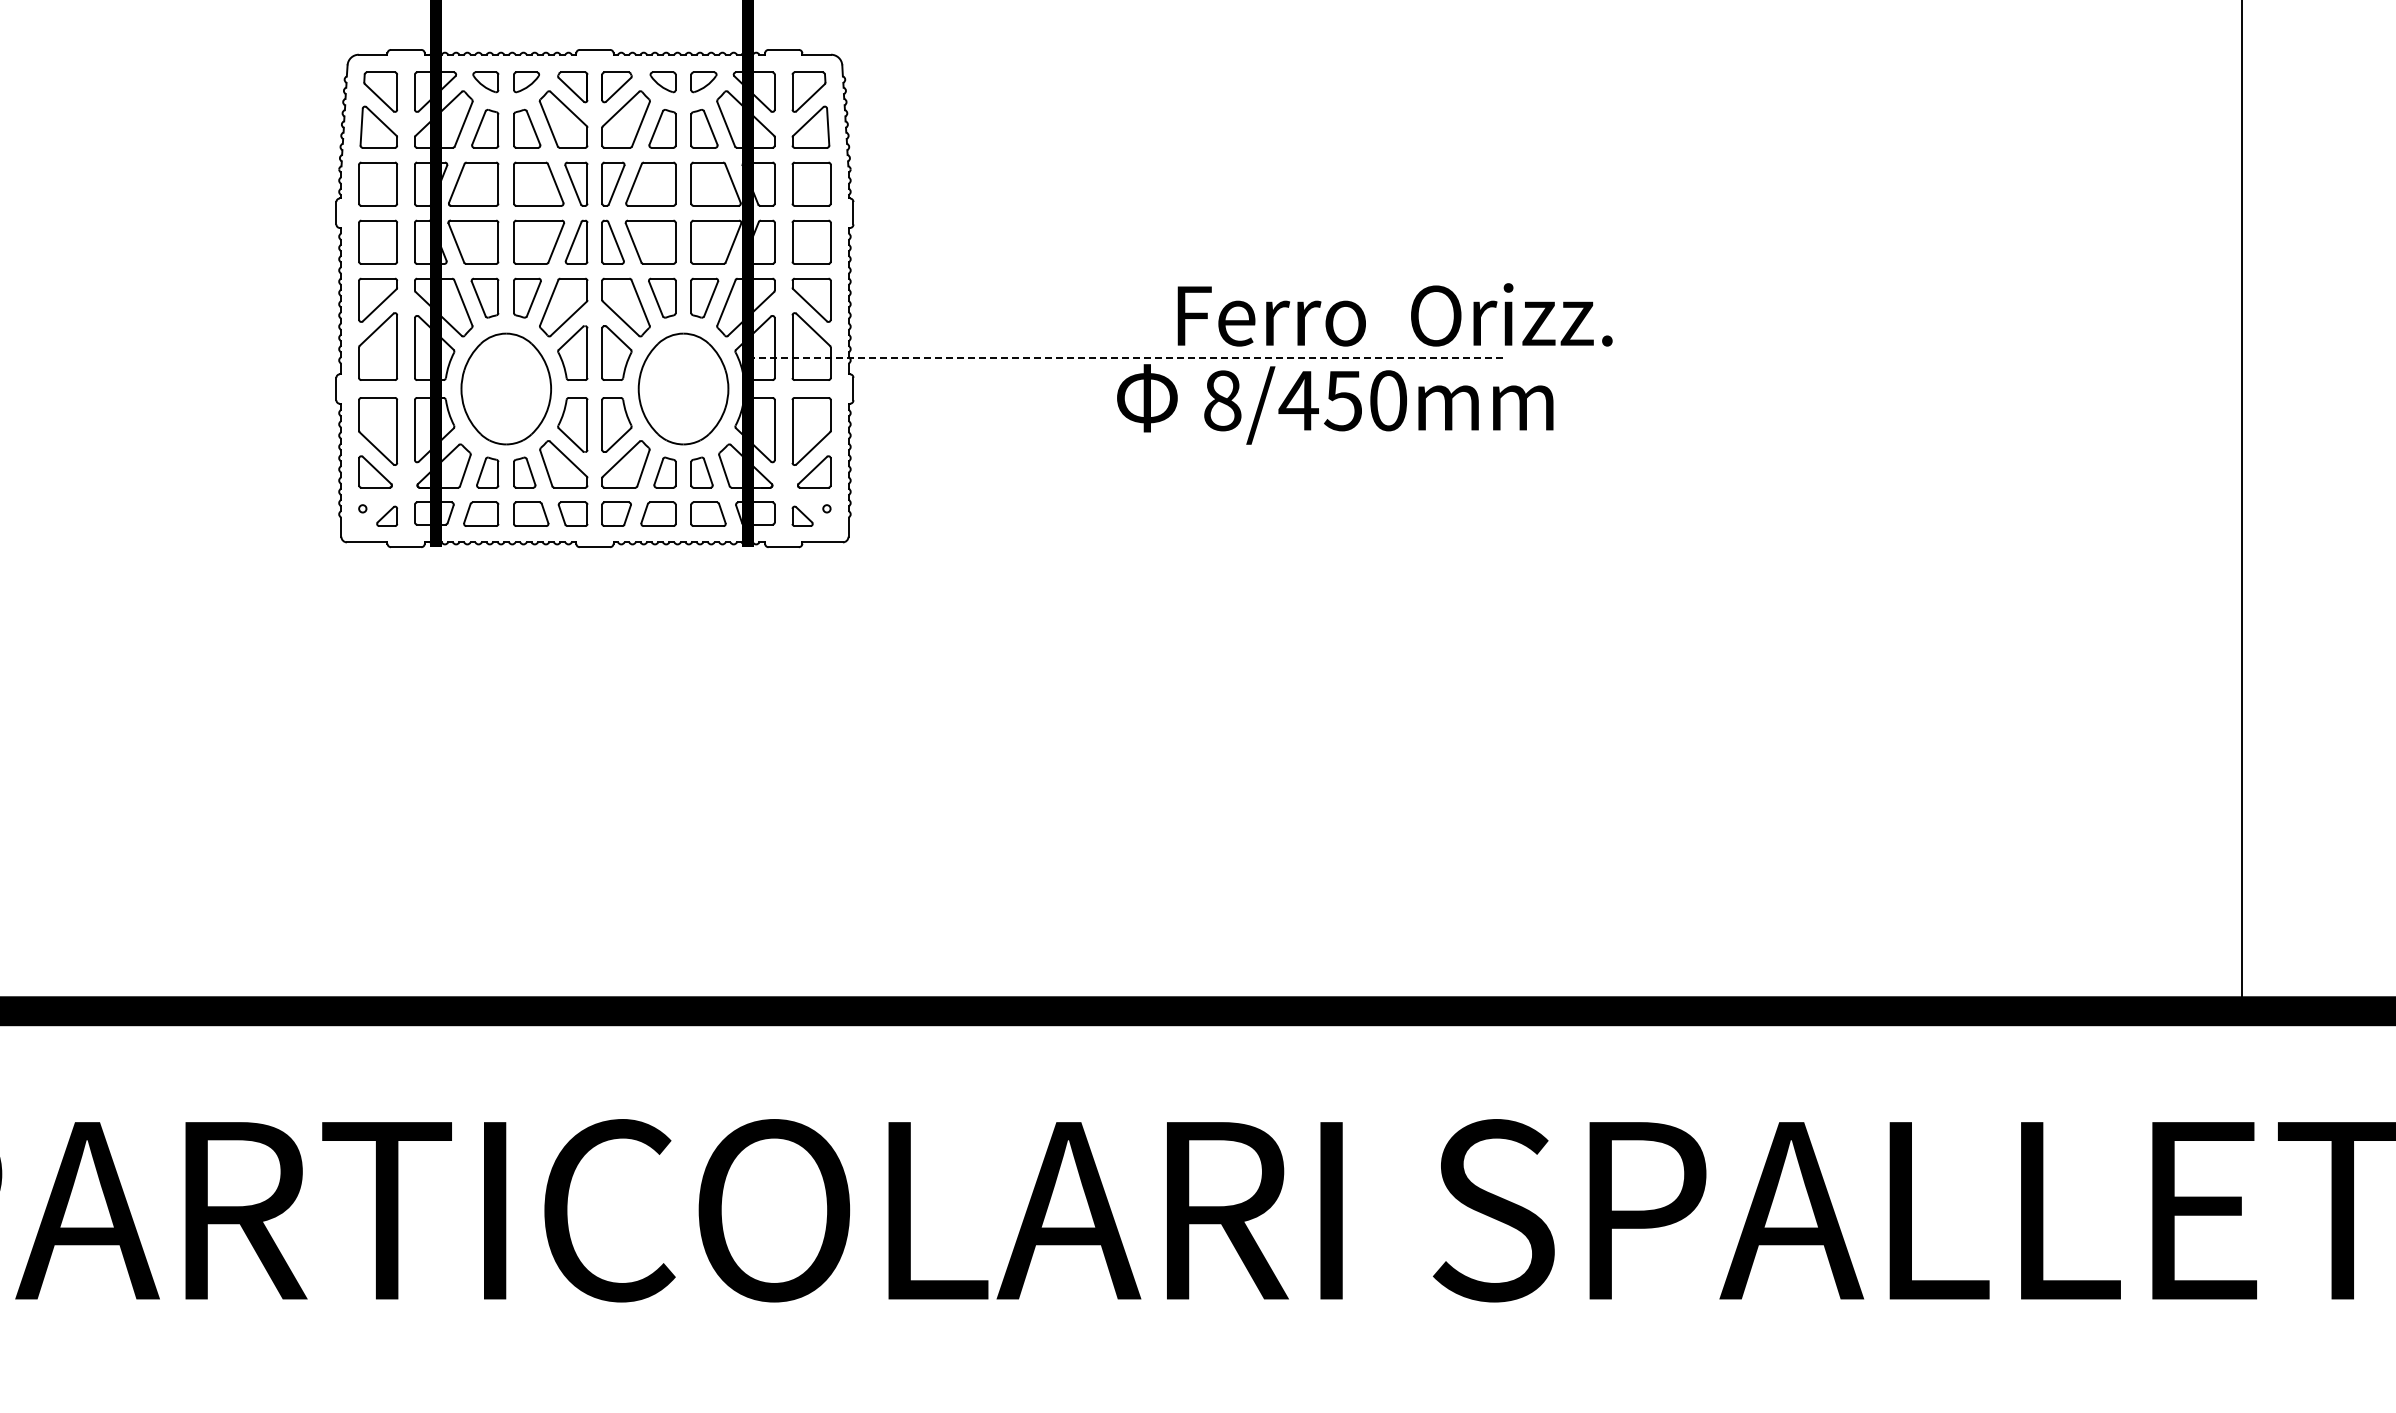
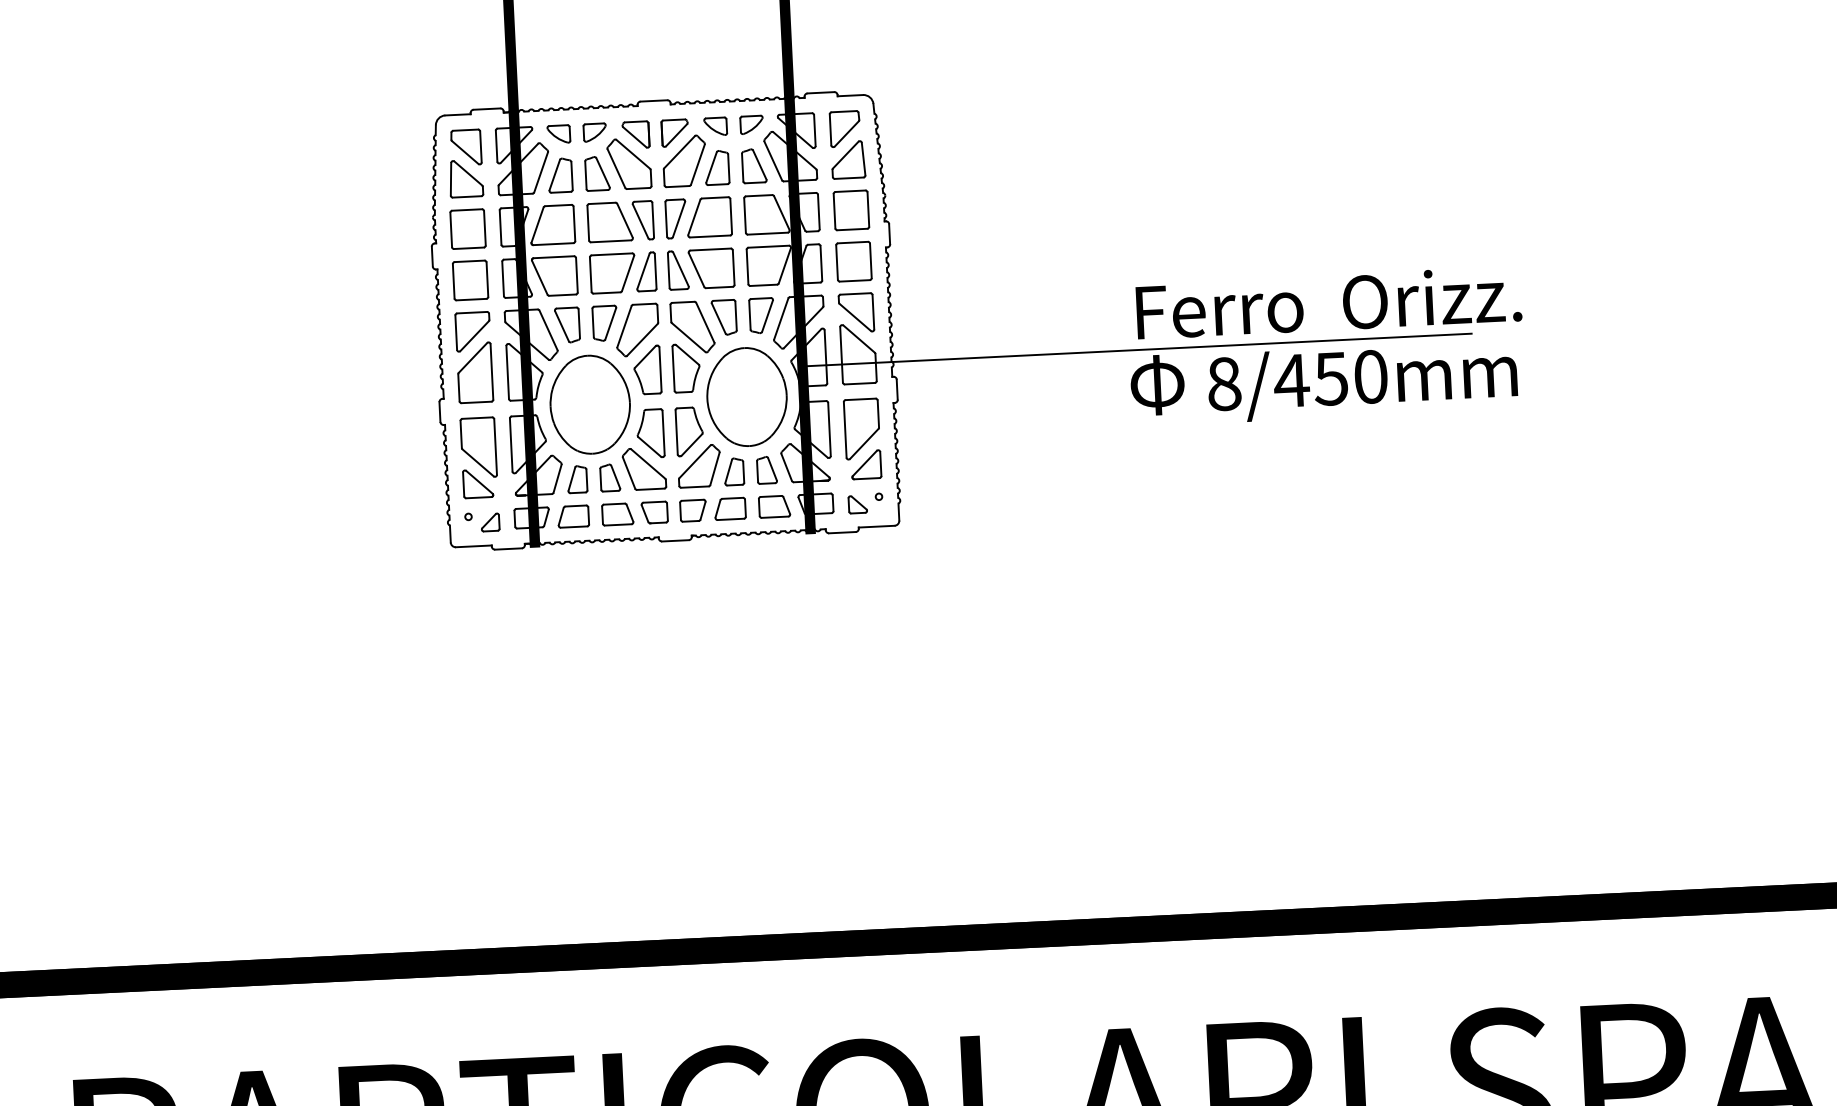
text: (1394, 314) -> (1328, 302), moved
line: (1126, 357) -> (1137, 350), dashed -> solid

